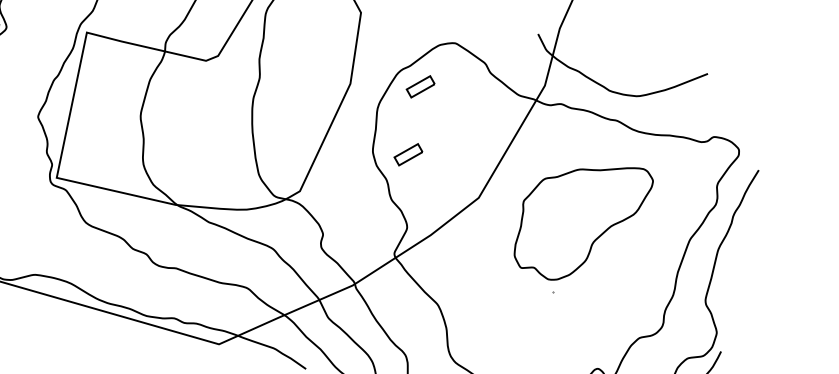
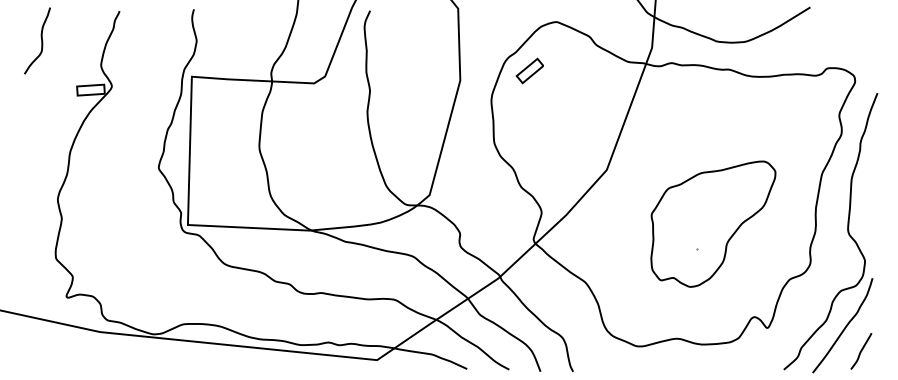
part: (408, 154) -> (529, 139), removed
part: (582, 221) -> (713, 223), moved

